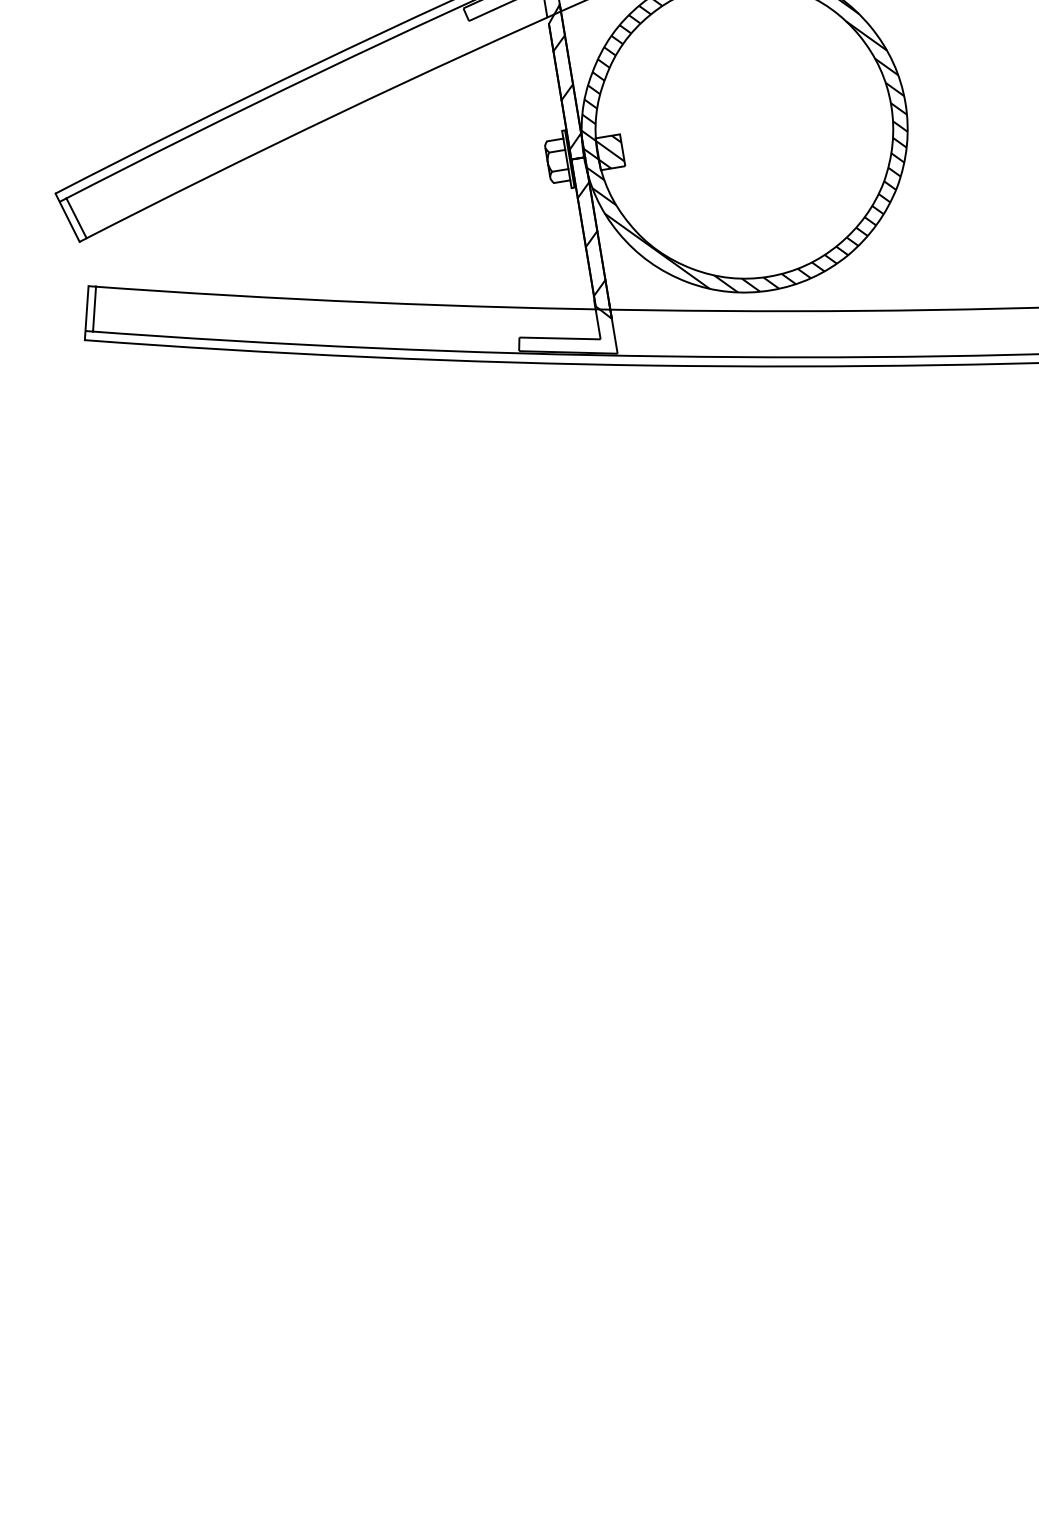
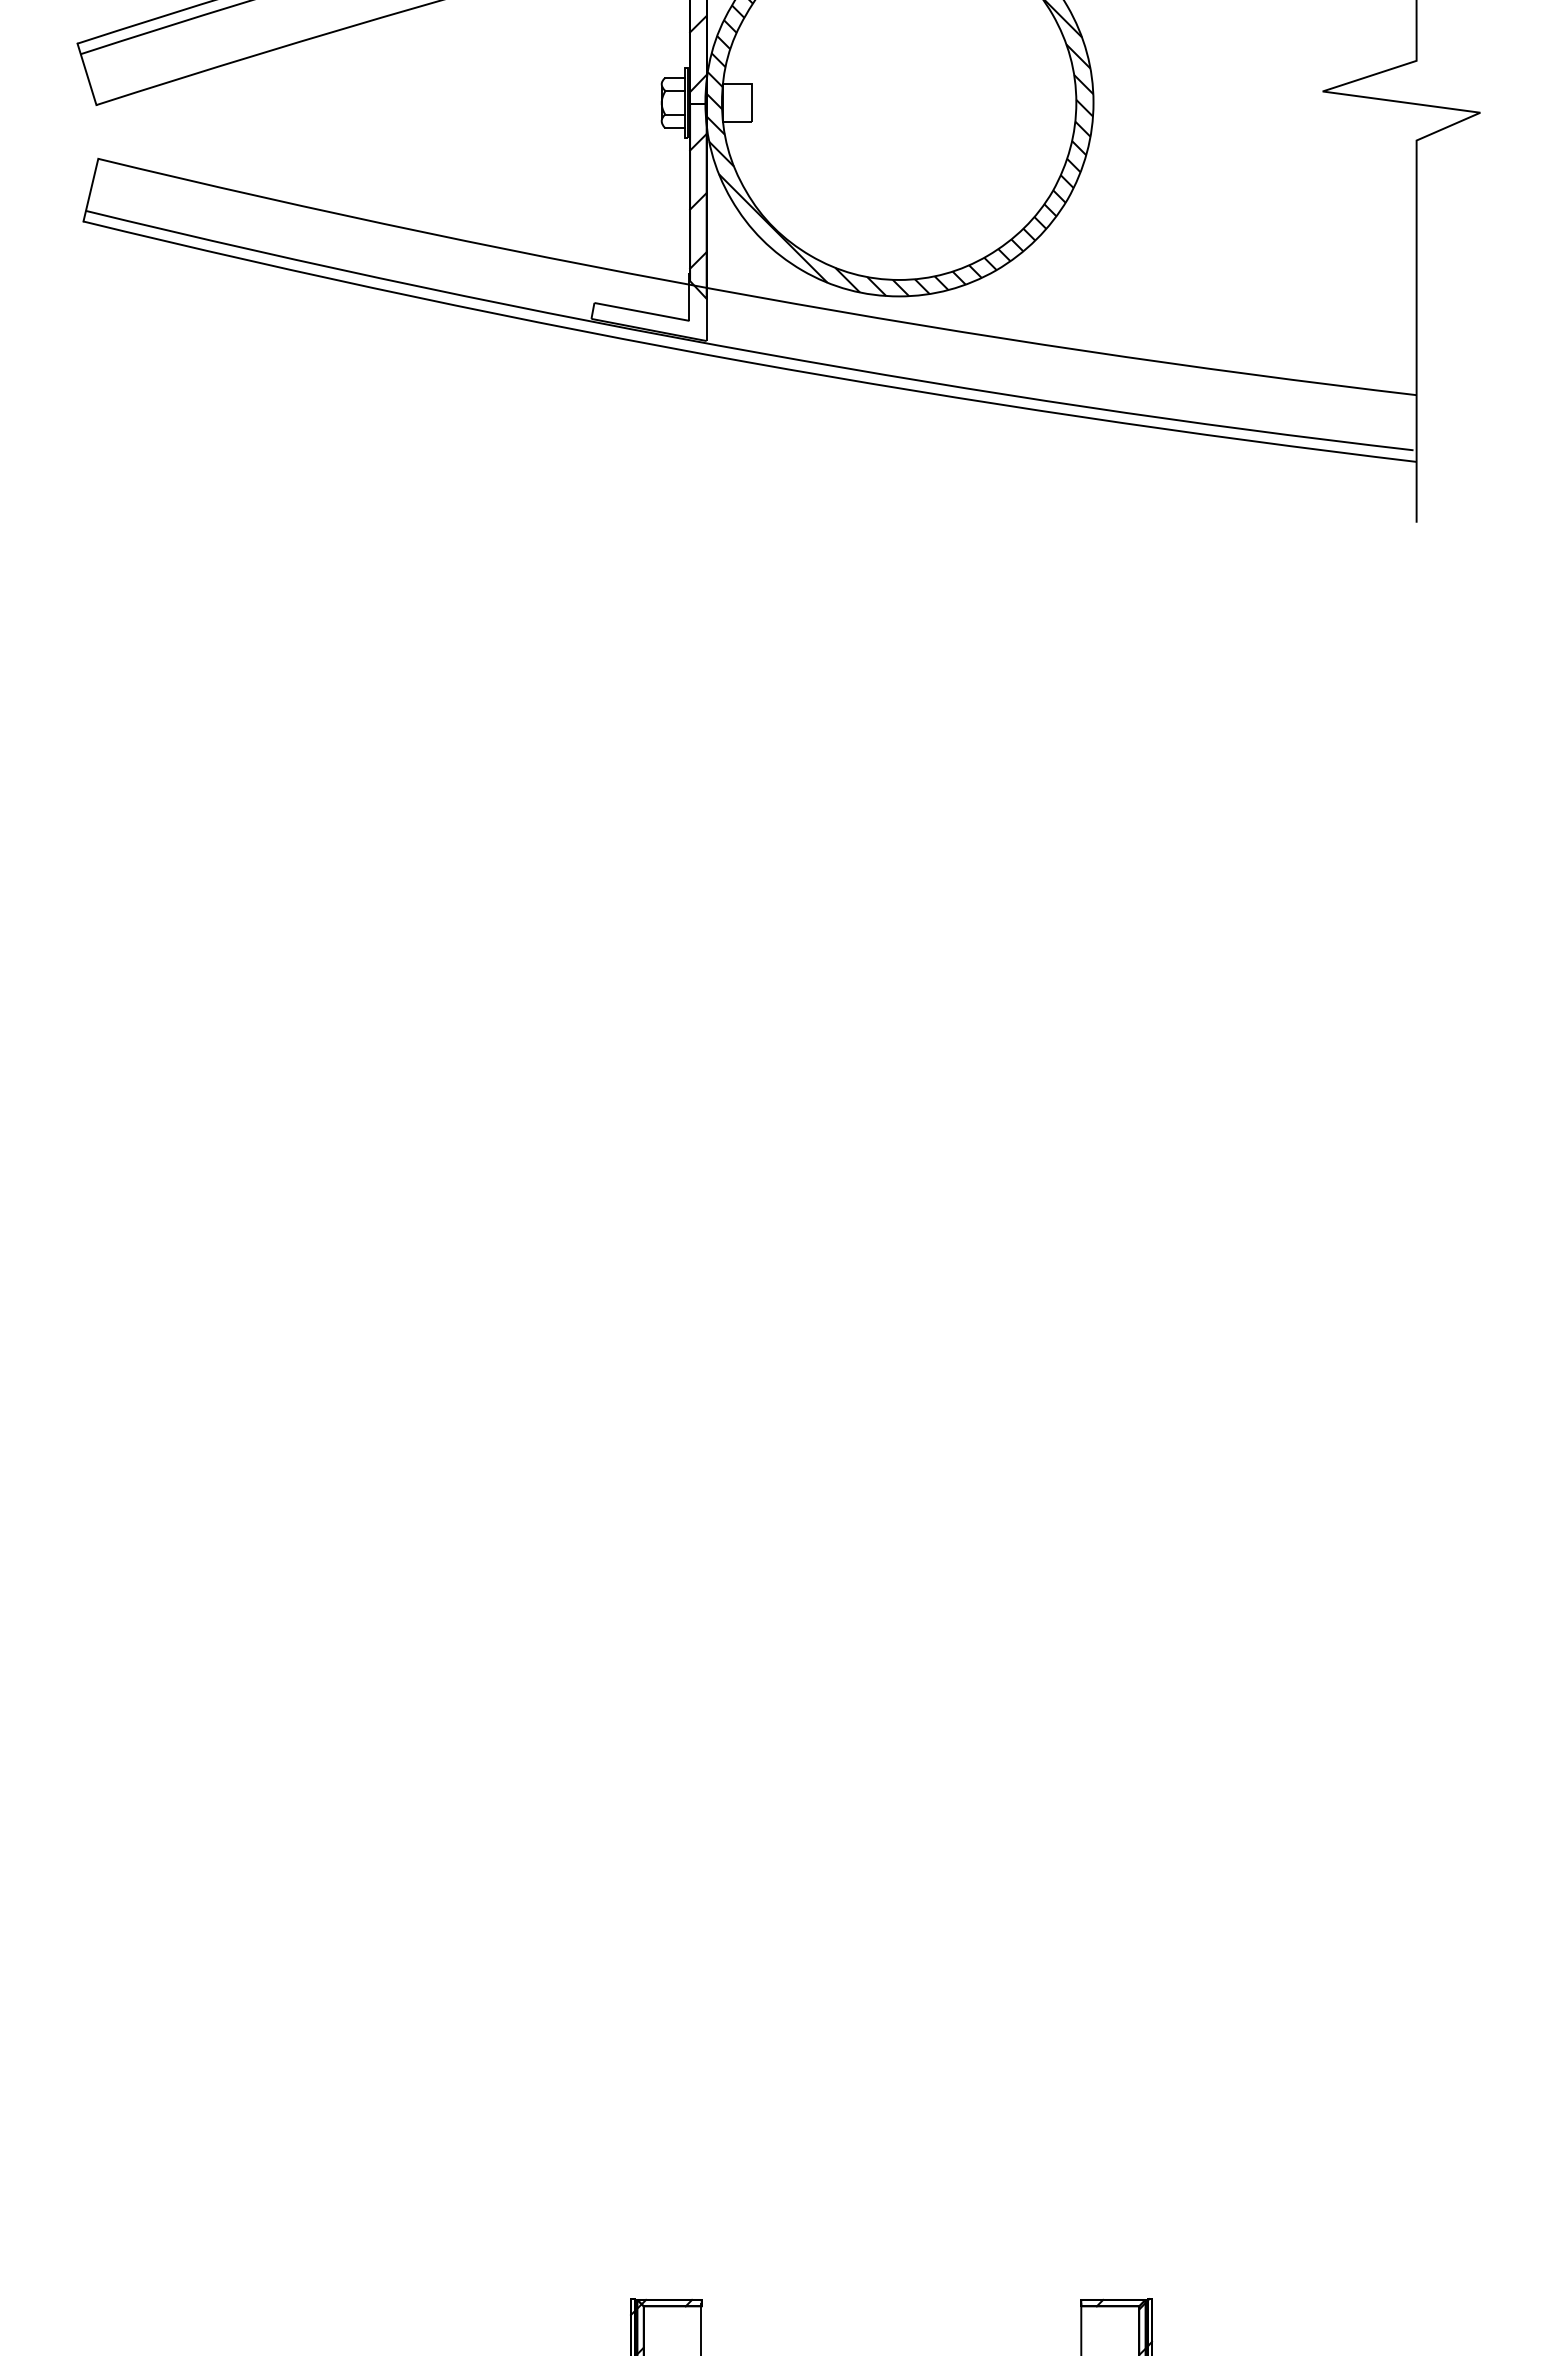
hatch: (610, 151) -> (737, 102), removed
line: (76, 218) -> (97, 76), removed
line: (94, 308) -> (100, 186), removed

